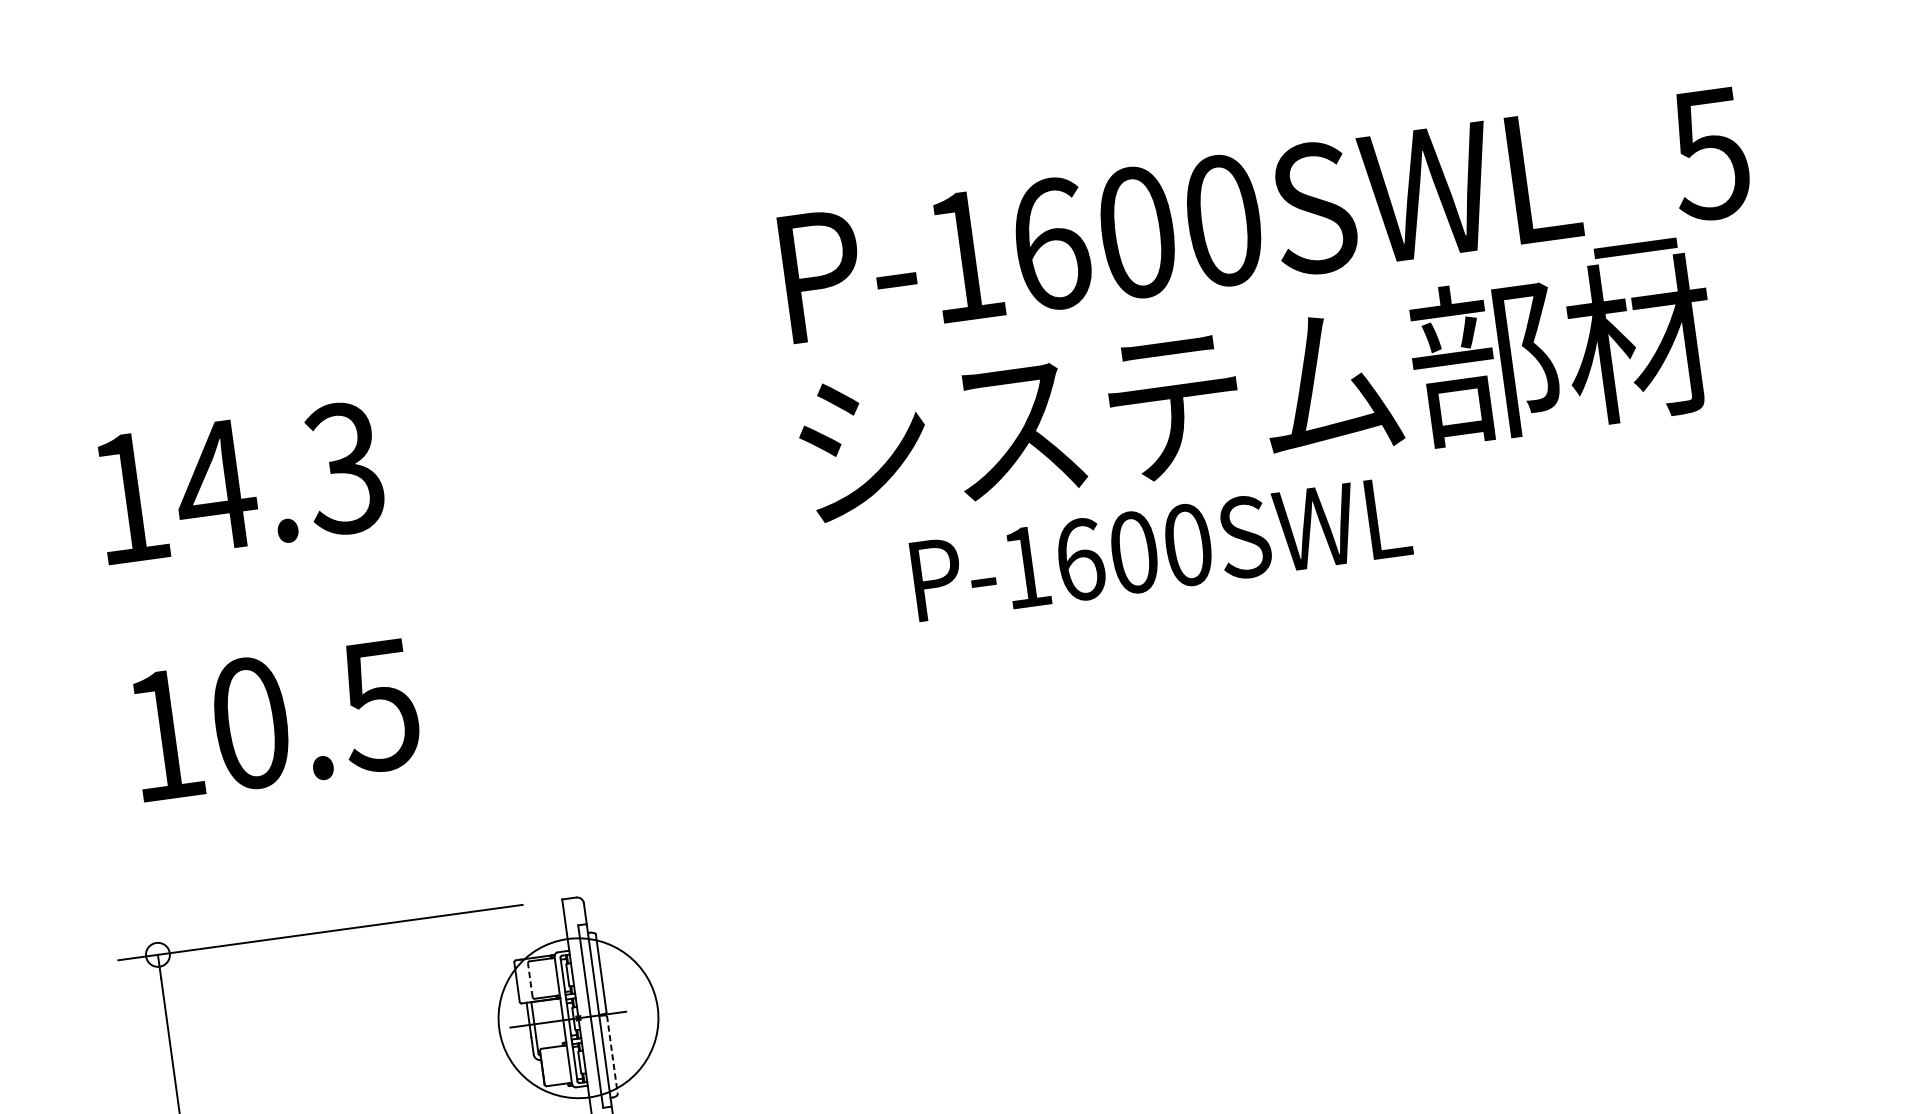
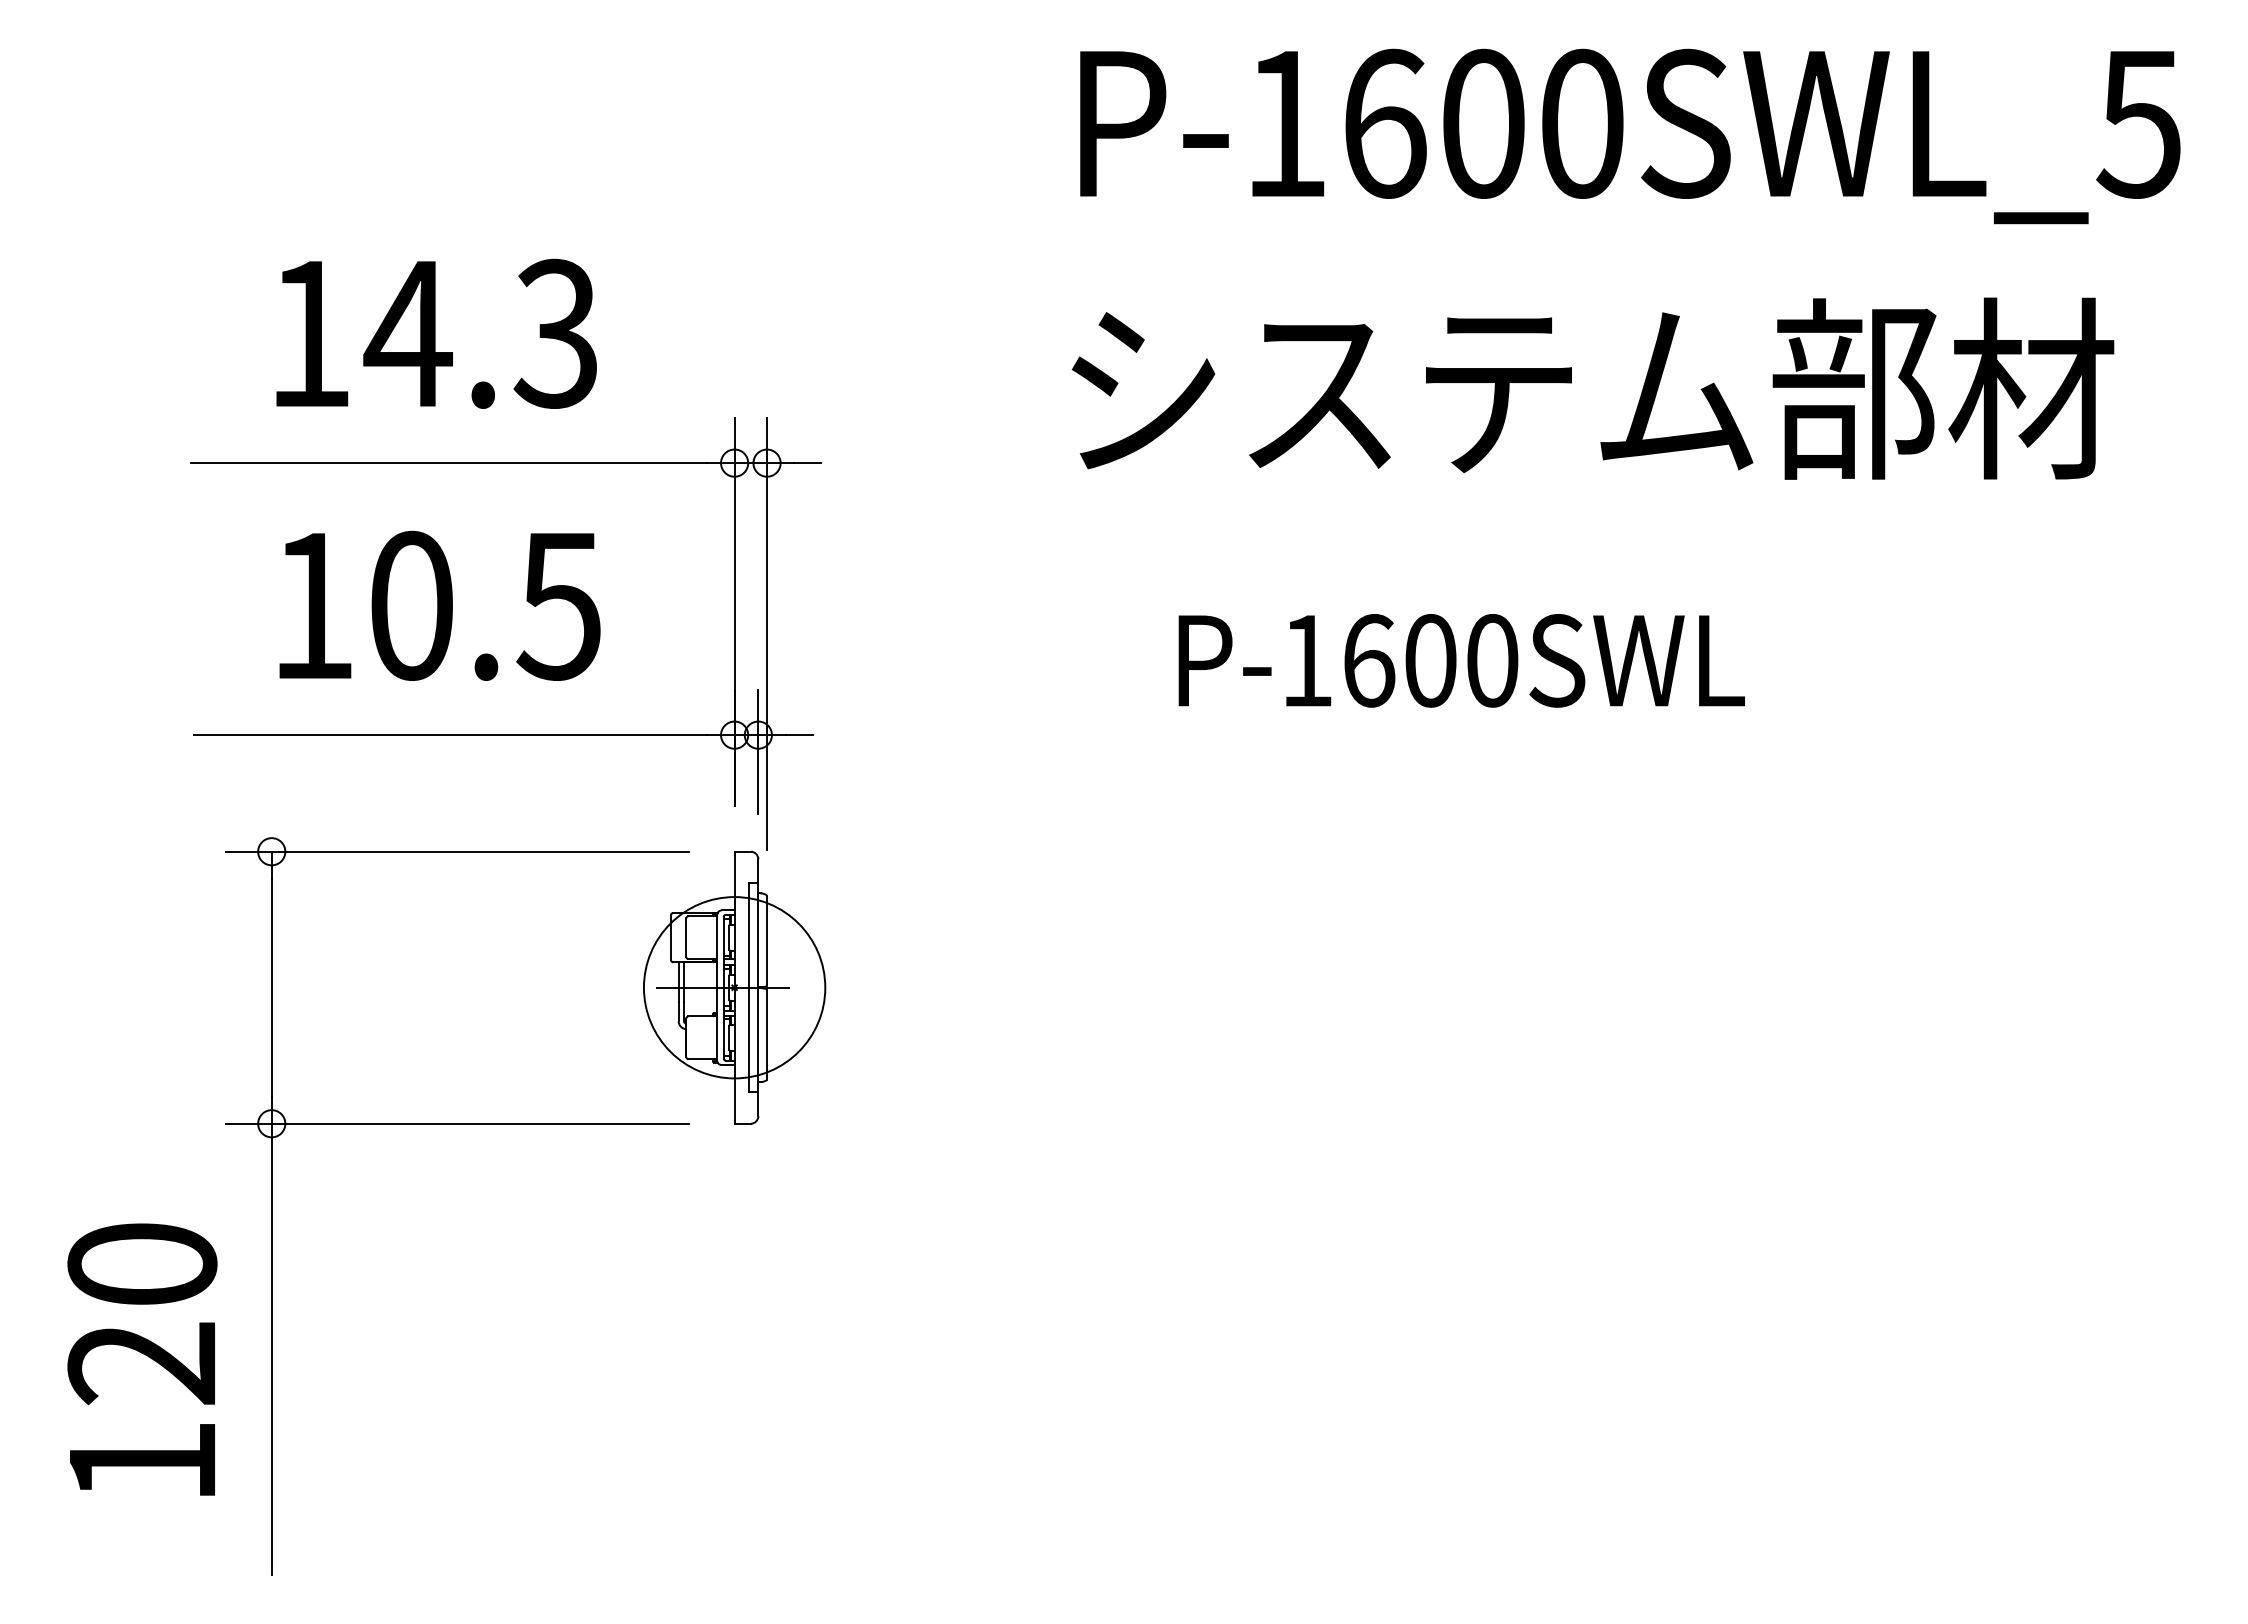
text: (1267, 226) -> (1630, 136), moved
text: (1160, 548) -> (1461, 660), moved
part: (348, 824) -> (505, 734), added
line: (530, 980) -> (686, 937), dashed -> solid
line: (612, 1056) -> (767, 1035), dashed -> solid

